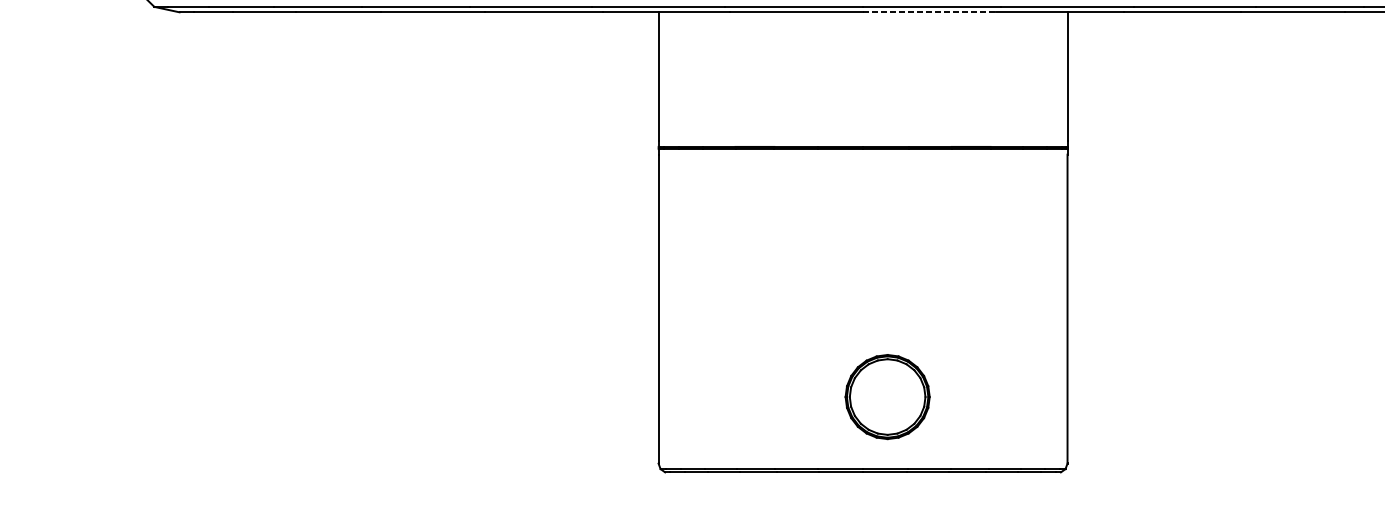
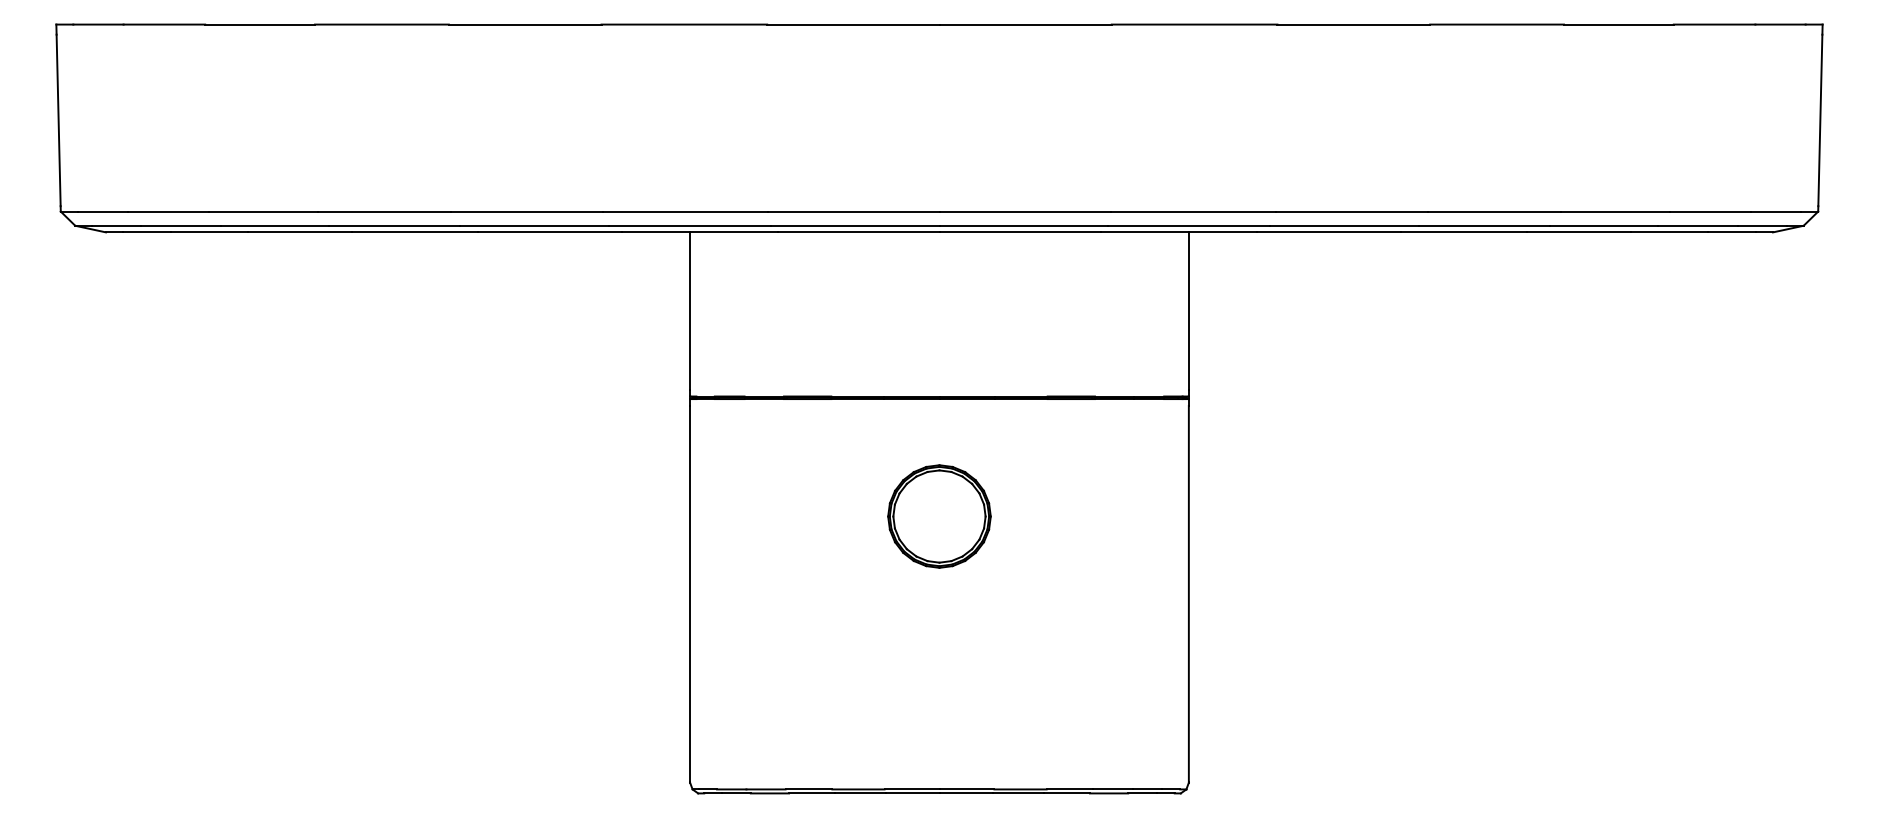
line: (929, 12) -> (1020, 232), dashed -> solid
part: (887, 397) -> (939, 516), moved

